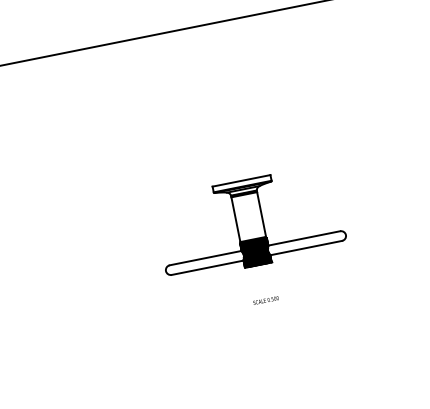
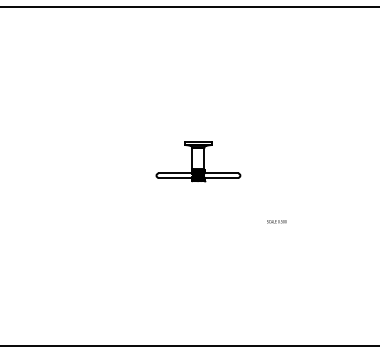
part: (250, 223) -> (198, 161), size x0.6
text: (265, 300) -> (276, 221), moved

